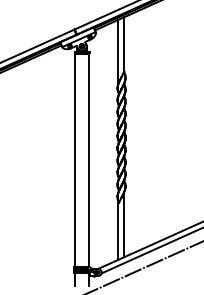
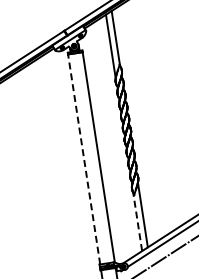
line: (74, 160) -> (84, 159), solid -> dashed
line: (118, 230) -> (137, 222), solid -> dashed

